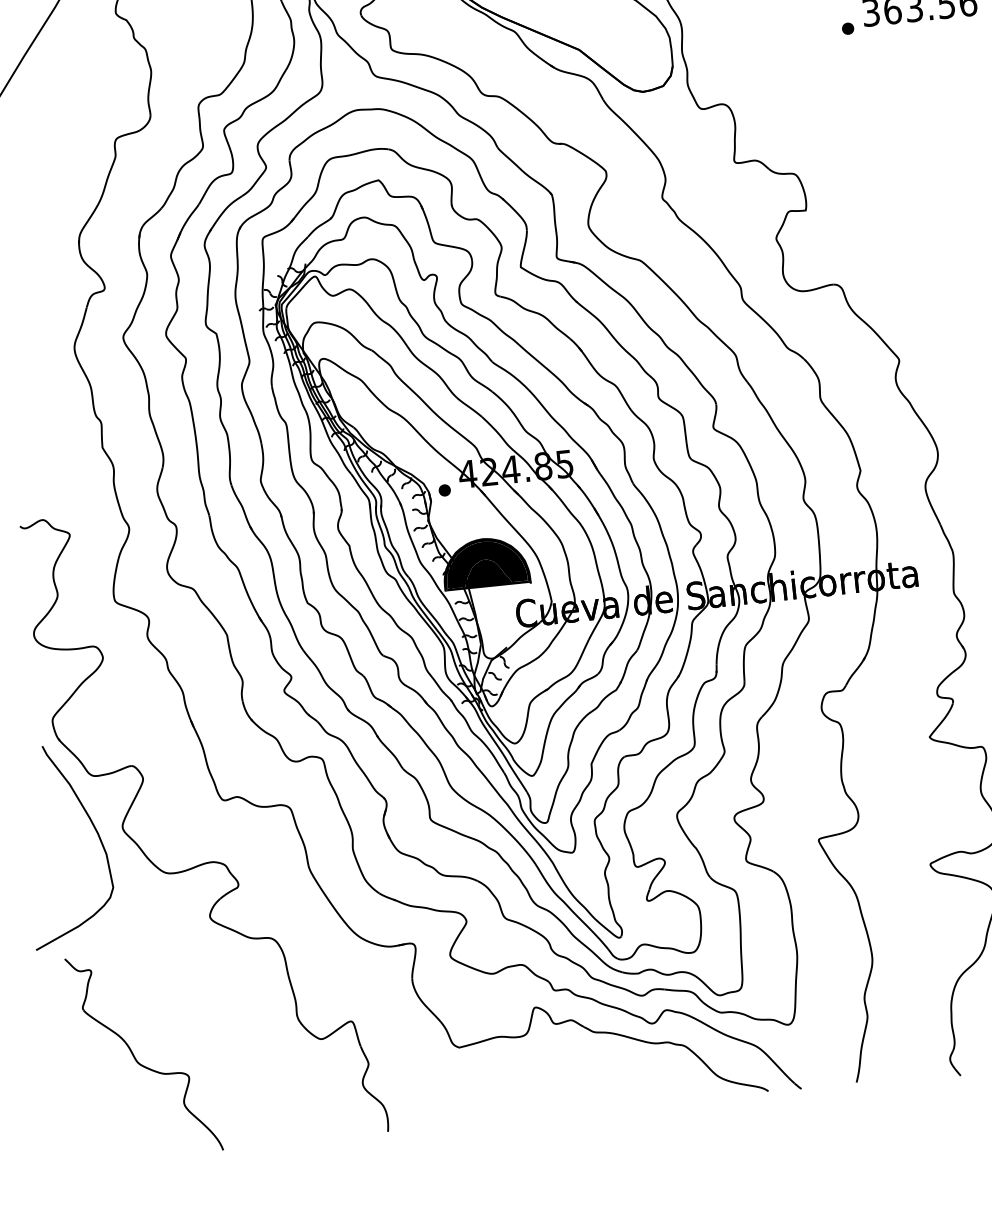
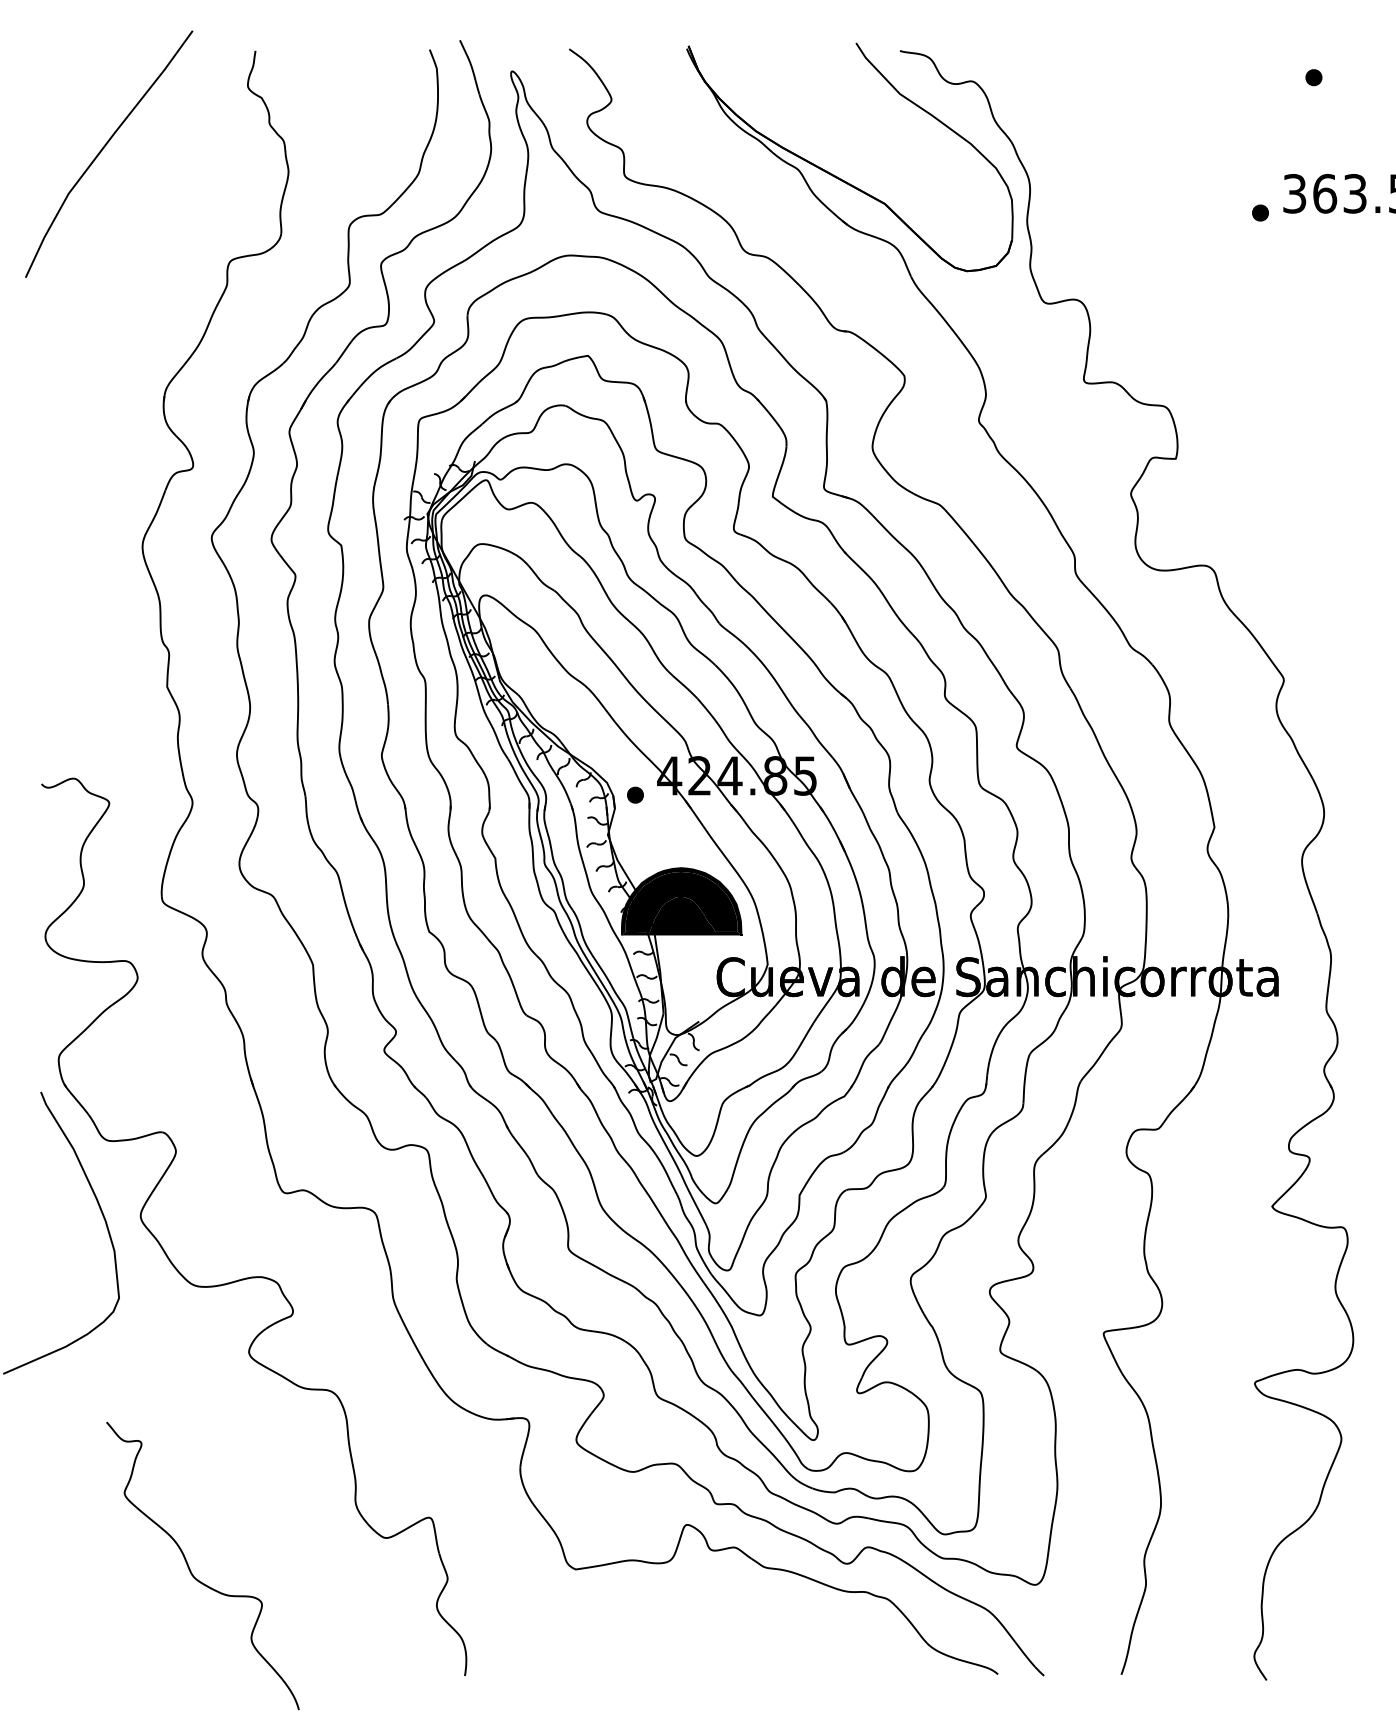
part: (135, 1057) -> (190, 1568), moved

